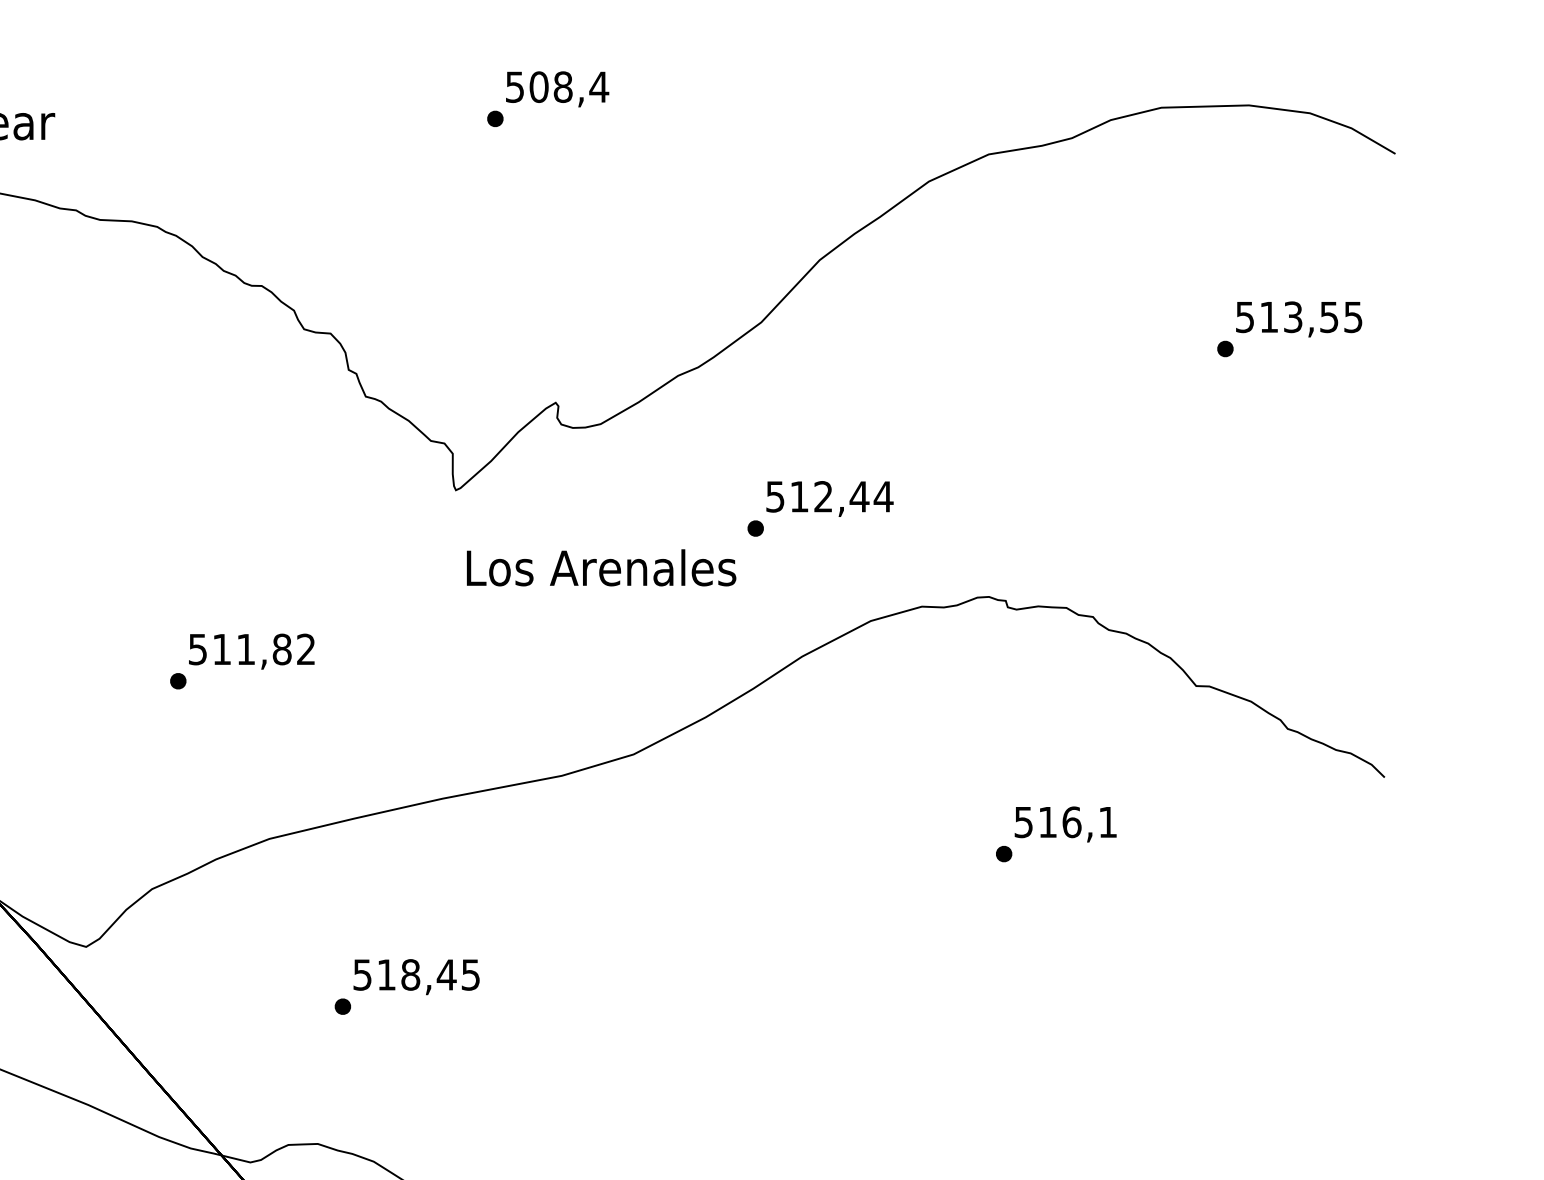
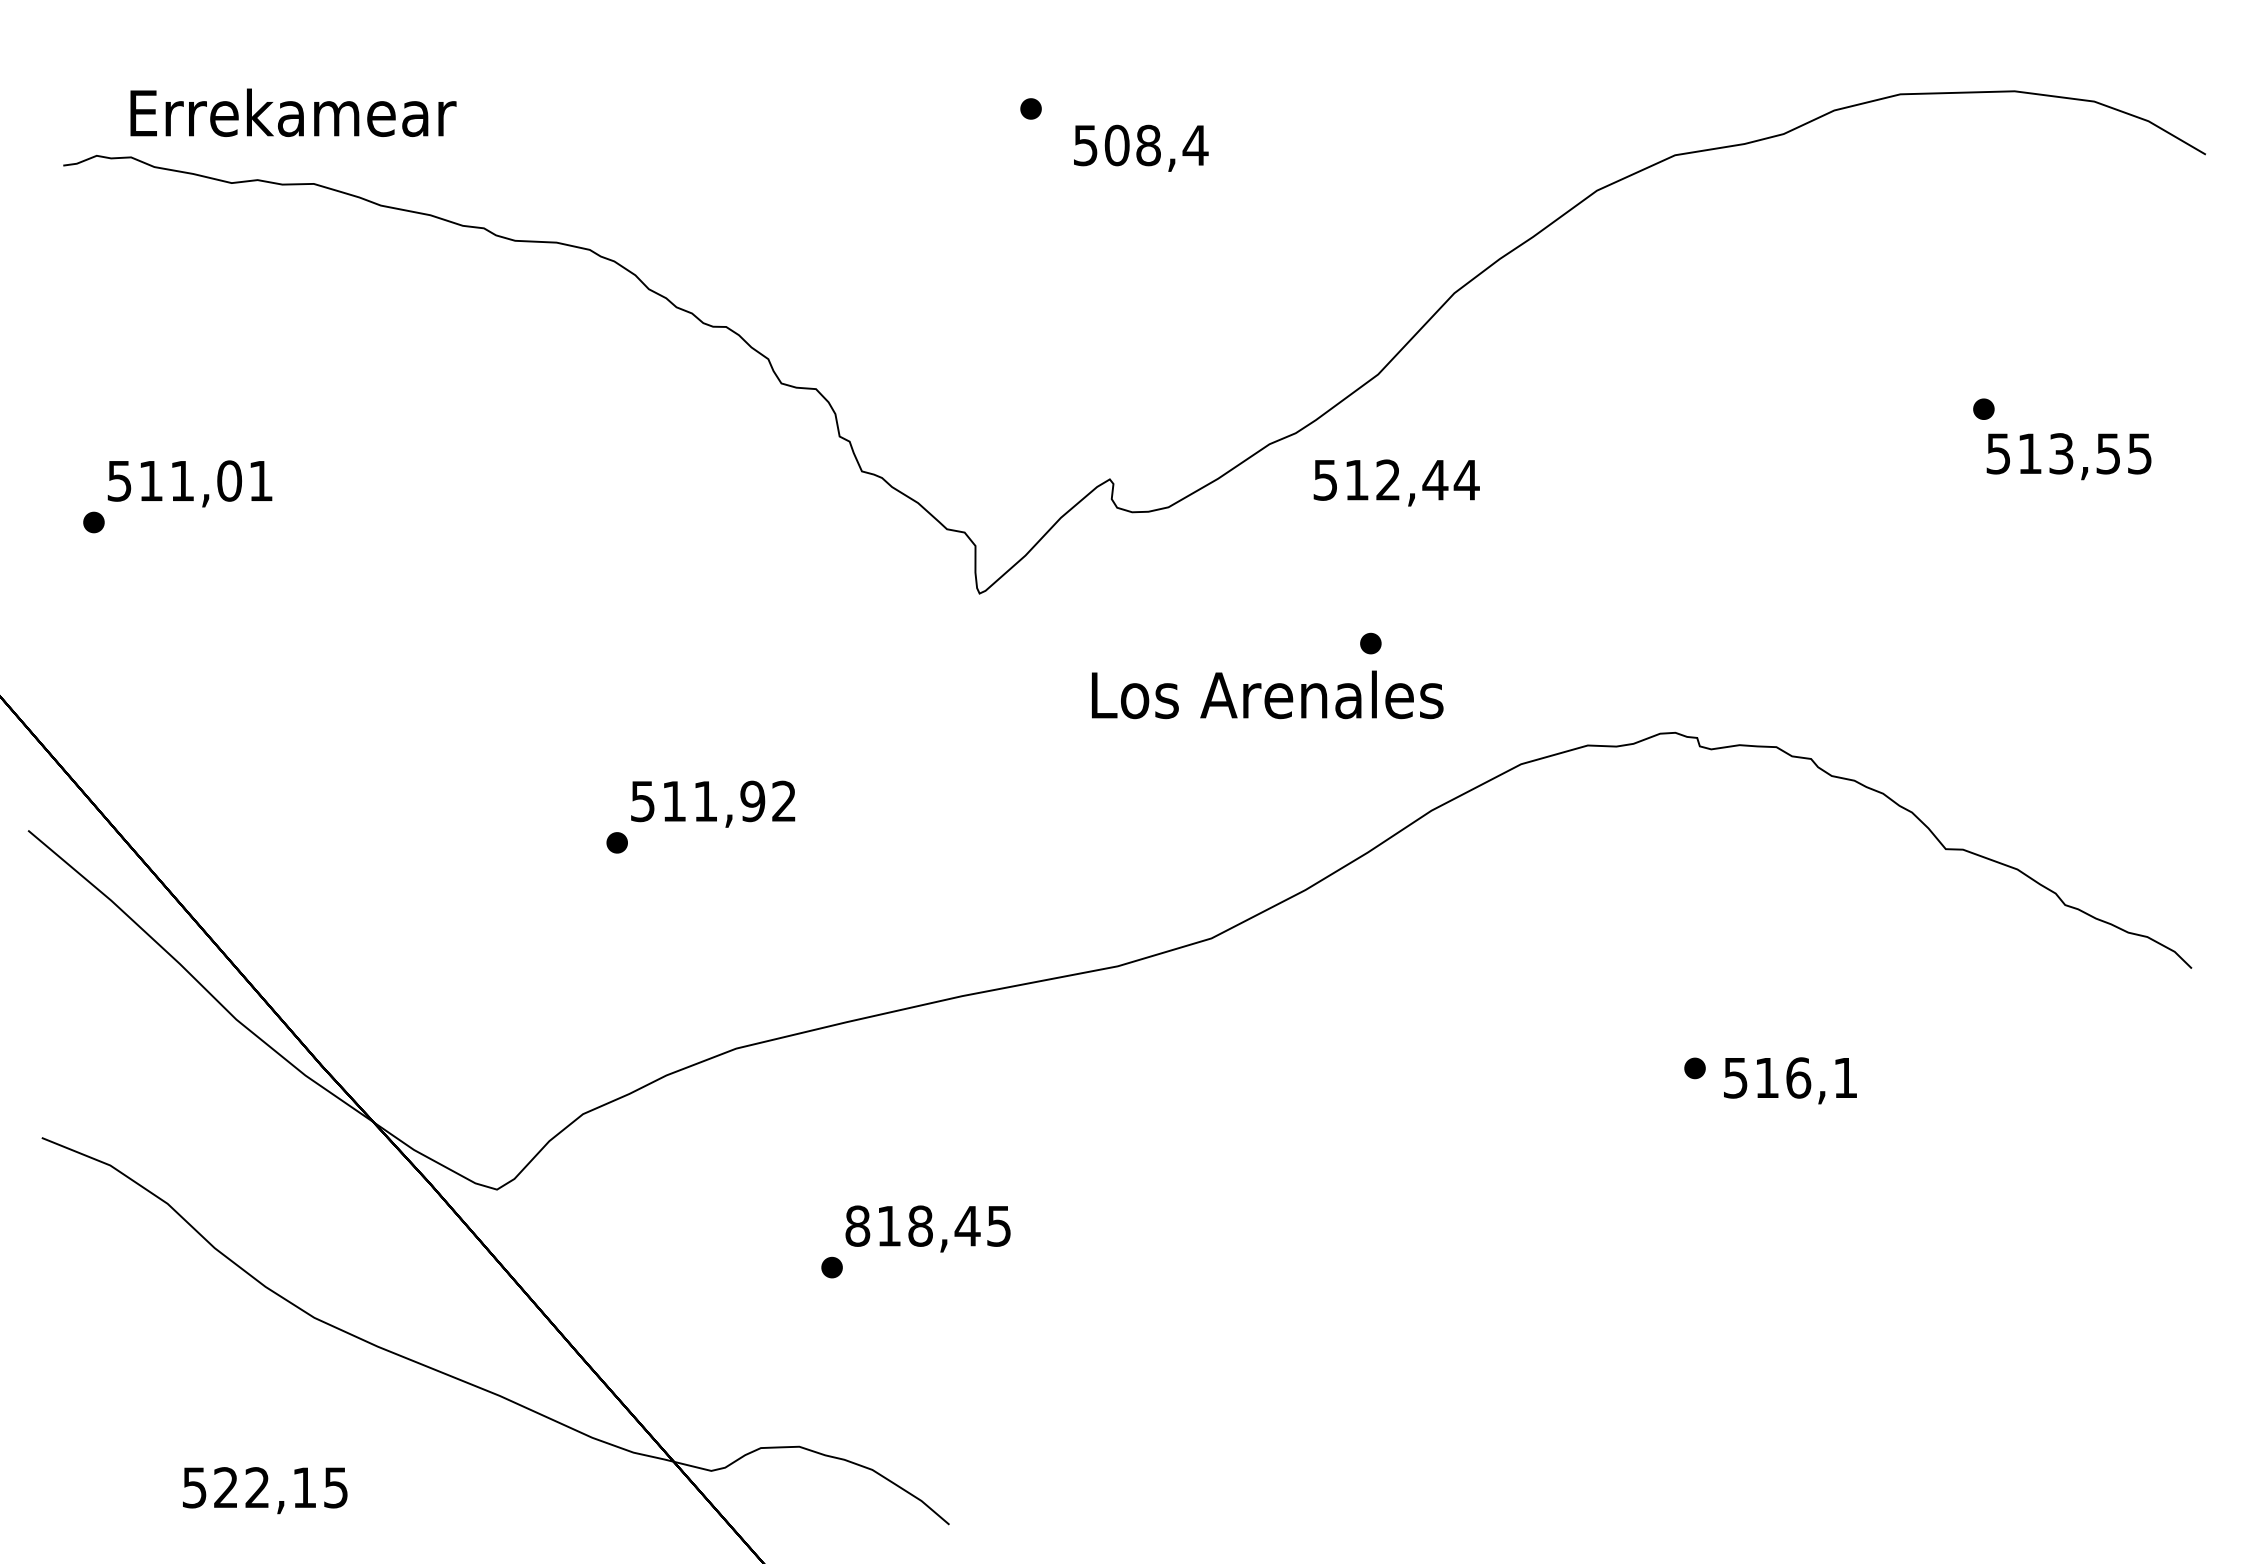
text: (557, 88) -> (1141, 147), moved
text: (1298, 319) -> (2068, 456), moved
text: (829, 498) -> (1396, 482), moved
text: (601, 567) -> (1267, 694), moved
text: (281, 649) -> (752, 801), 511,82 -> 511,92
text: (1065, 824) -> (1790, 1080), moved
text: (362, 974) -> (857, 1225), 518,45 -> 818,45

